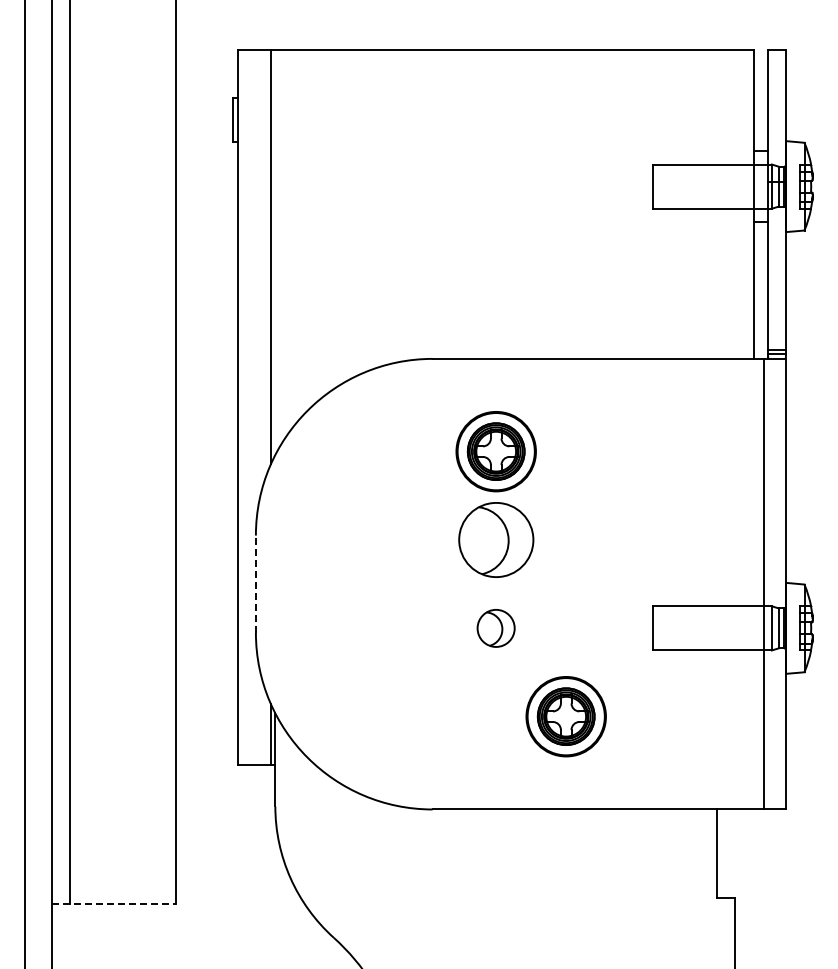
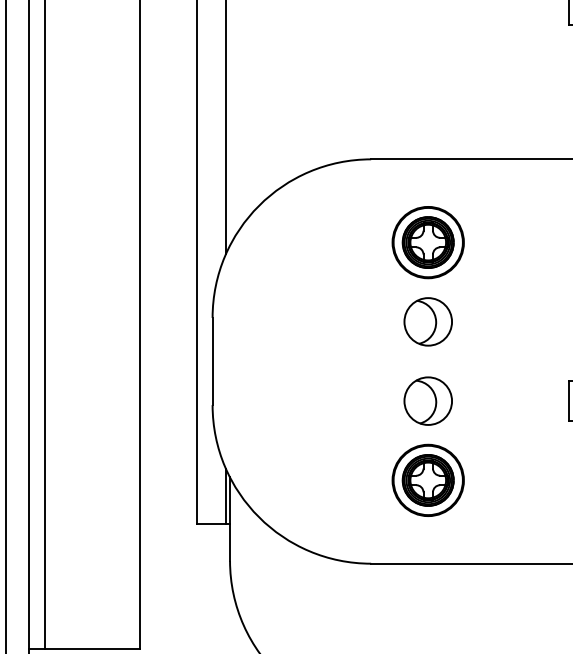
part: (495, 539) -> (427, 321), size x0.71
line: (255, 584) -> (212, 361), dashed -> solid
part: (495, 628) -> (427, 401), size x1.43
part: (565, 716) -> (427, 480), moved
line: (113, 904) -> (84, 648), dashed -> solid

